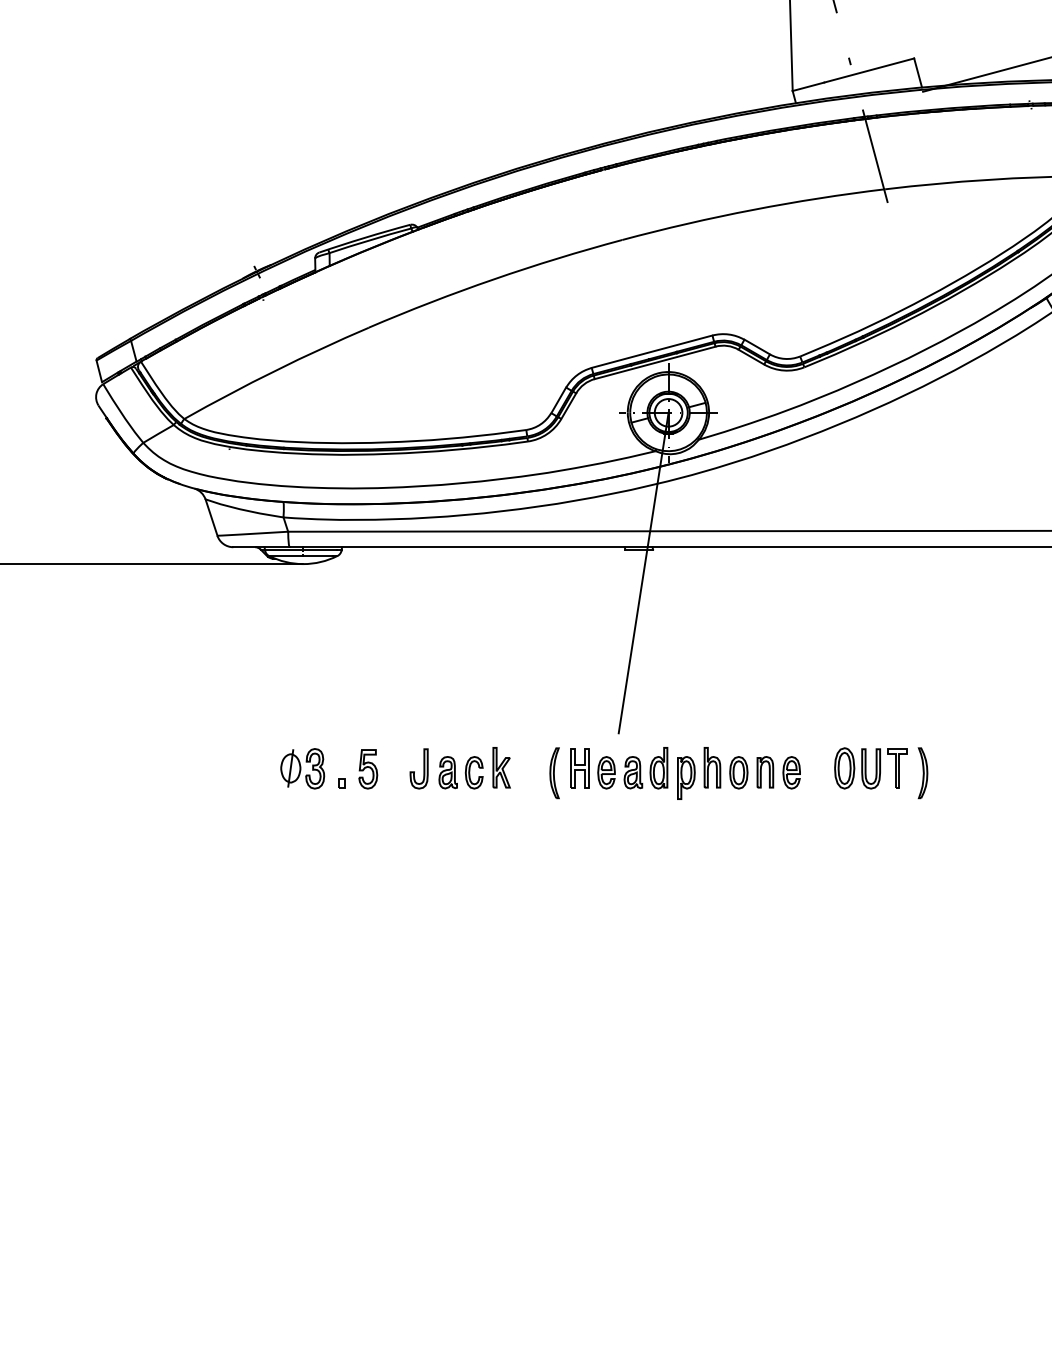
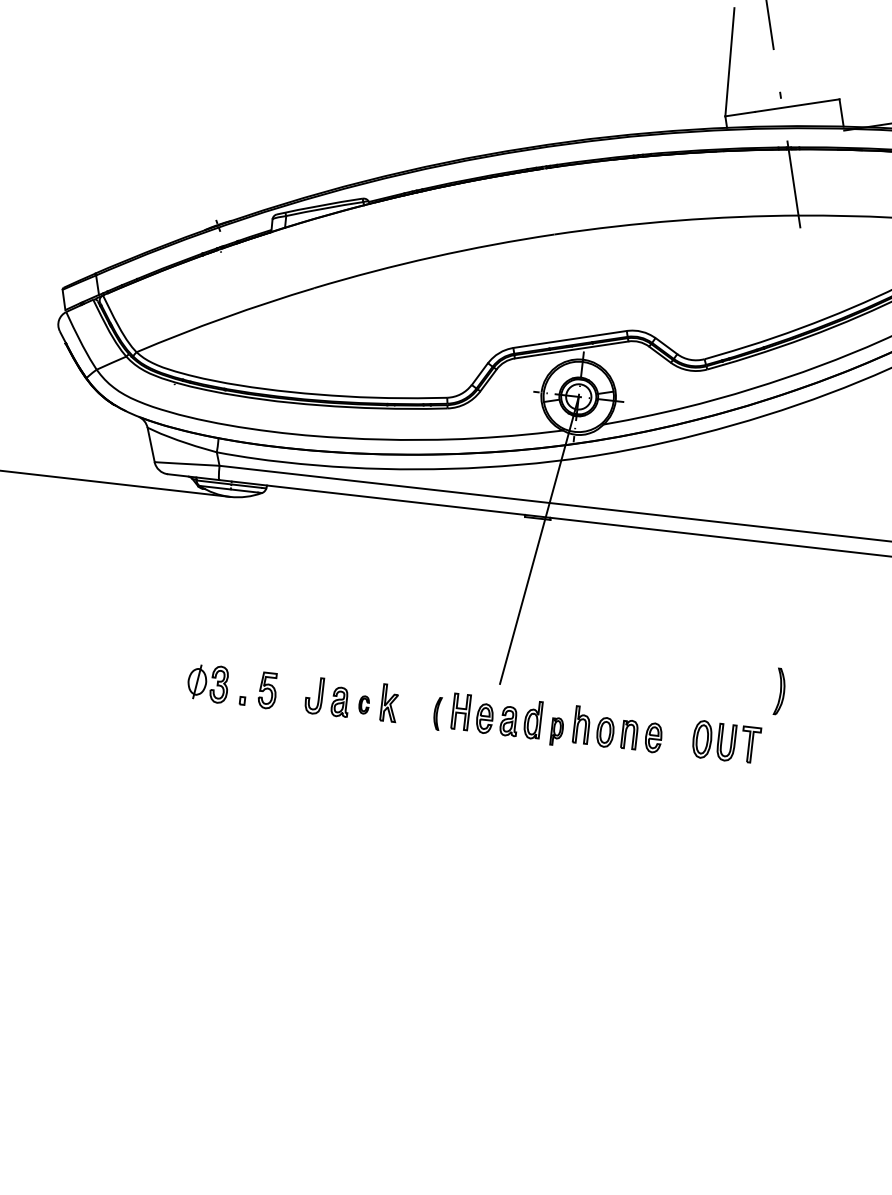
part: (473, 772) -> (363, 704), size x0.6
part: (554, 773) -> (437, 713), size x0.7
part: (922, 773) -> (779, 691), moved
part: (686, 777) -> (557, 731), size x0.7

